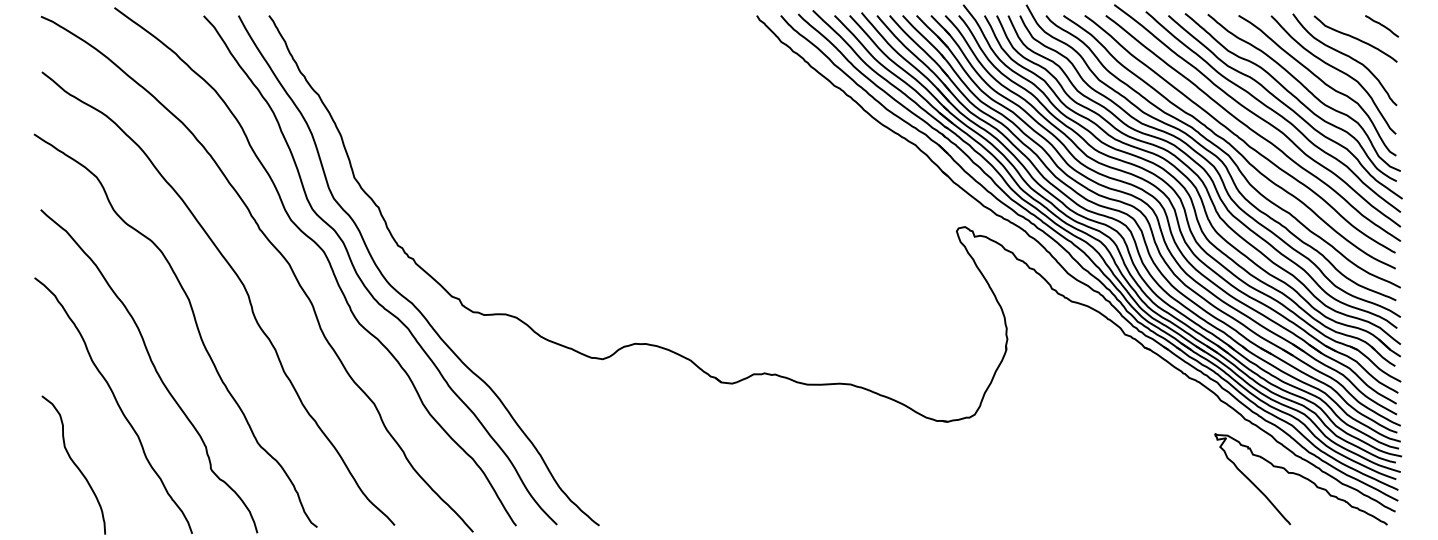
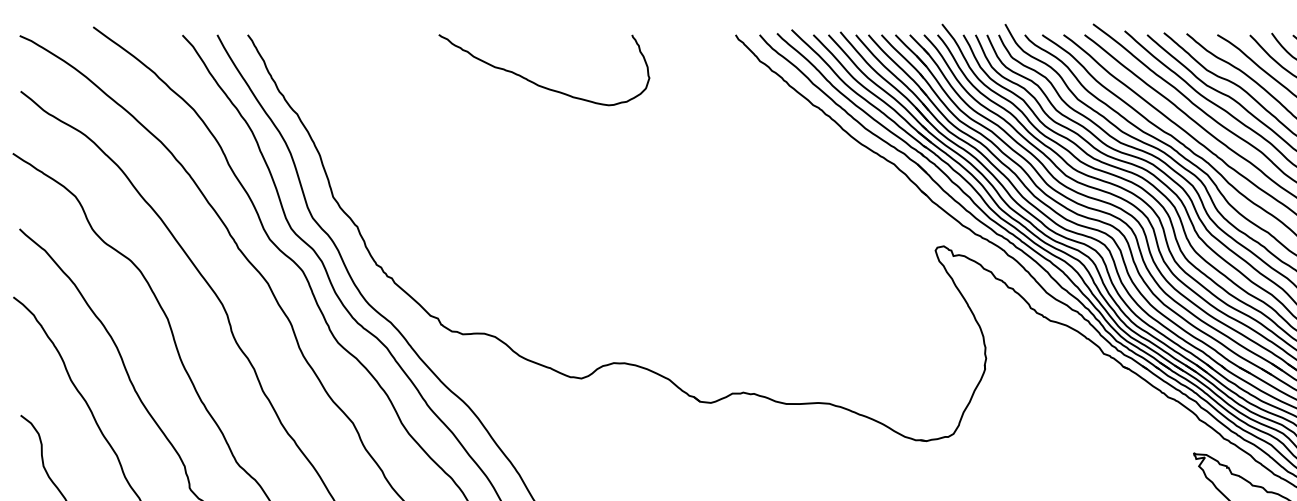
curve: (555, 62) -> (534, 81), added

